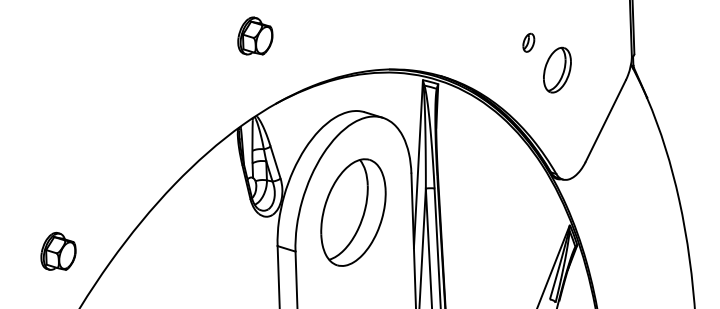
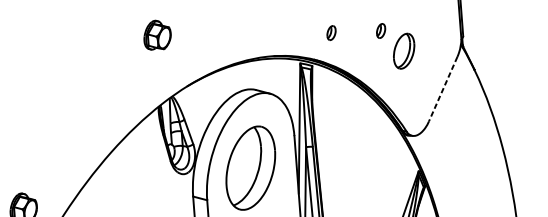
part: (255, 35) -> (157, 34), moved
part: (464, 42) -> (331, 32), added
line: (605, 121) -> (443, 89), solid -> dashed

